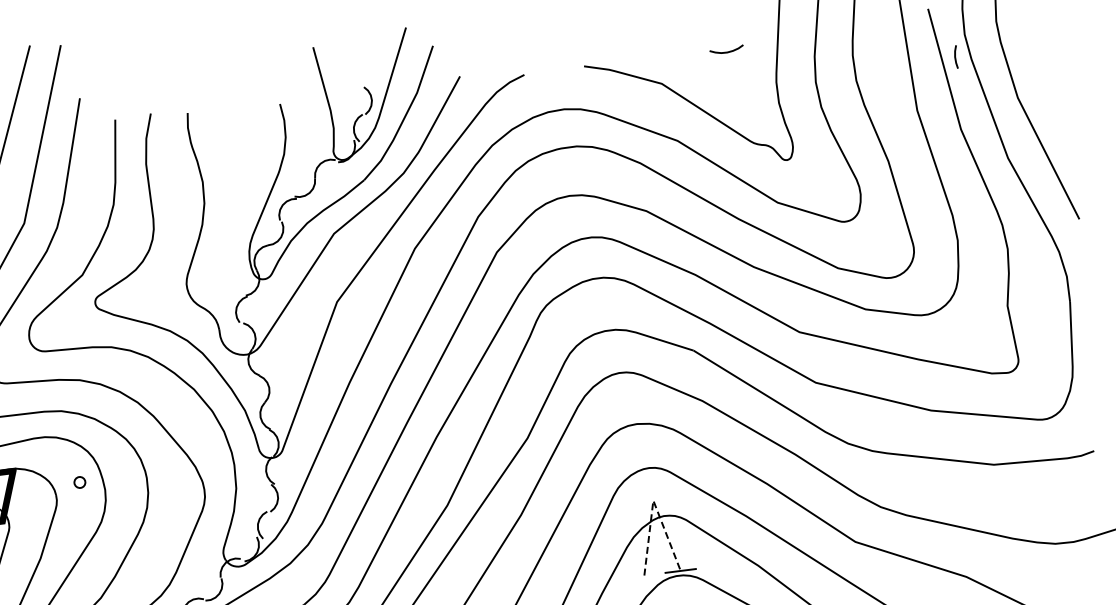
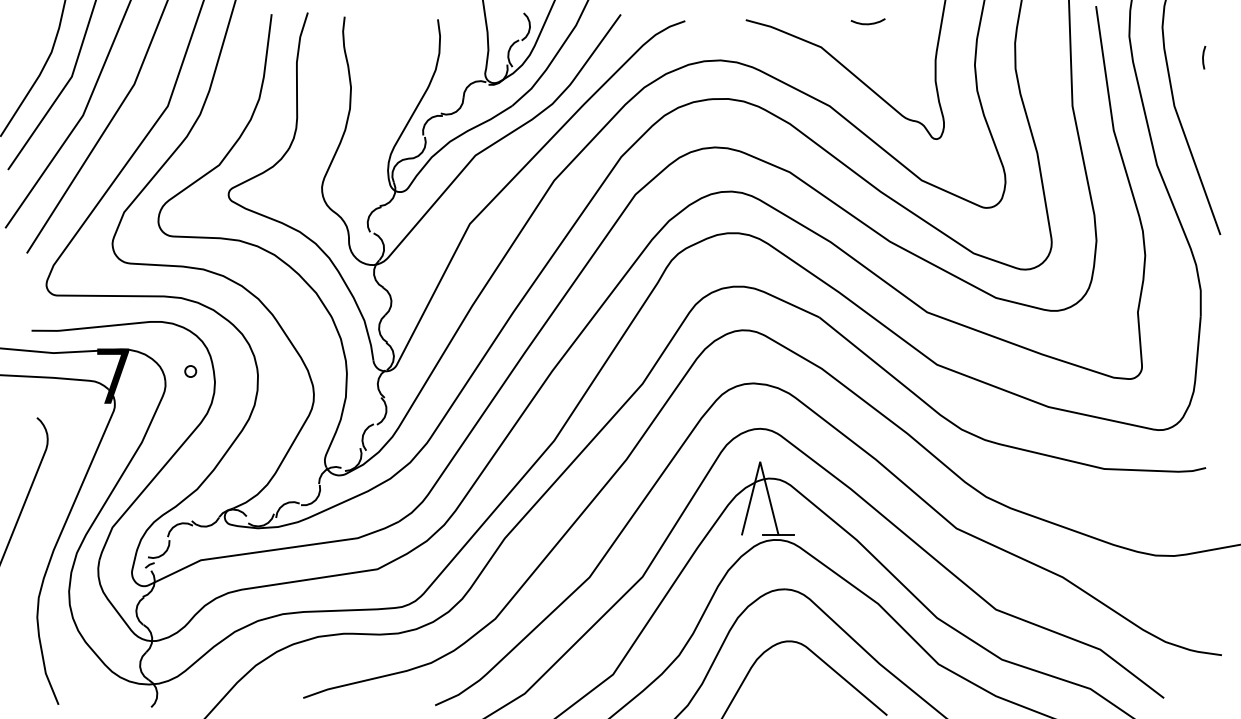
curve: (726, 51) -> (867, 23), moved
line: (955, 56) -> (1203, 57), moved
line: (653, 500) -> (760, 461), dashed -> solid

